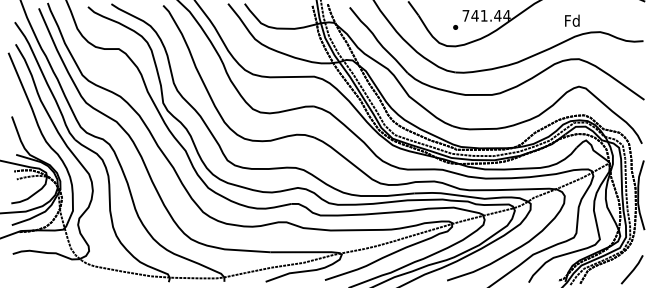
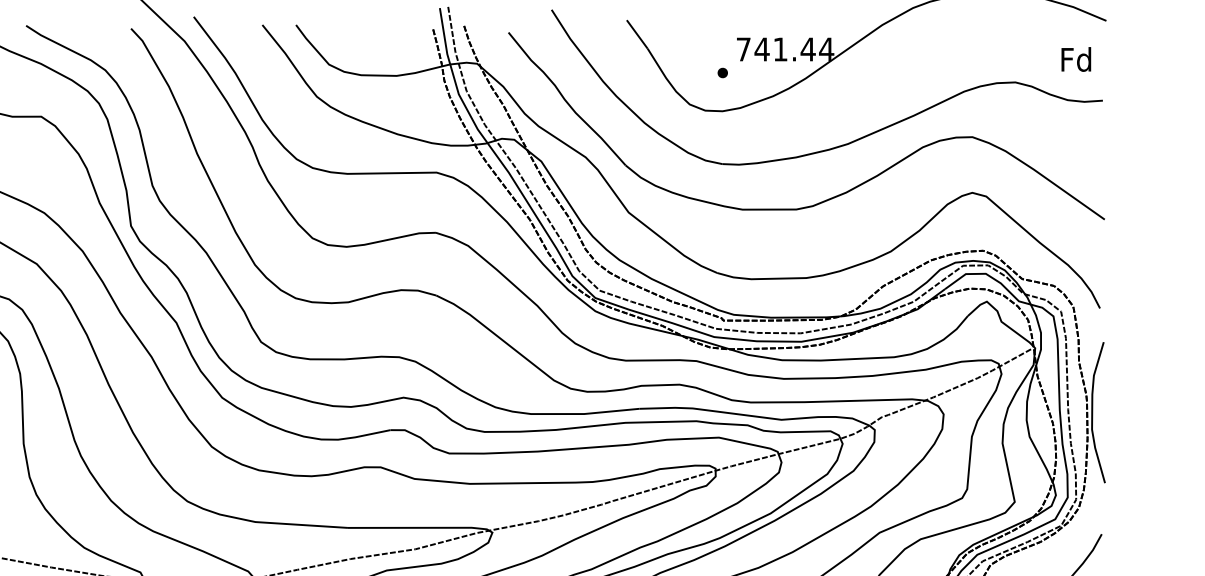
text: (572, 20) -> (1076, 58), moved

